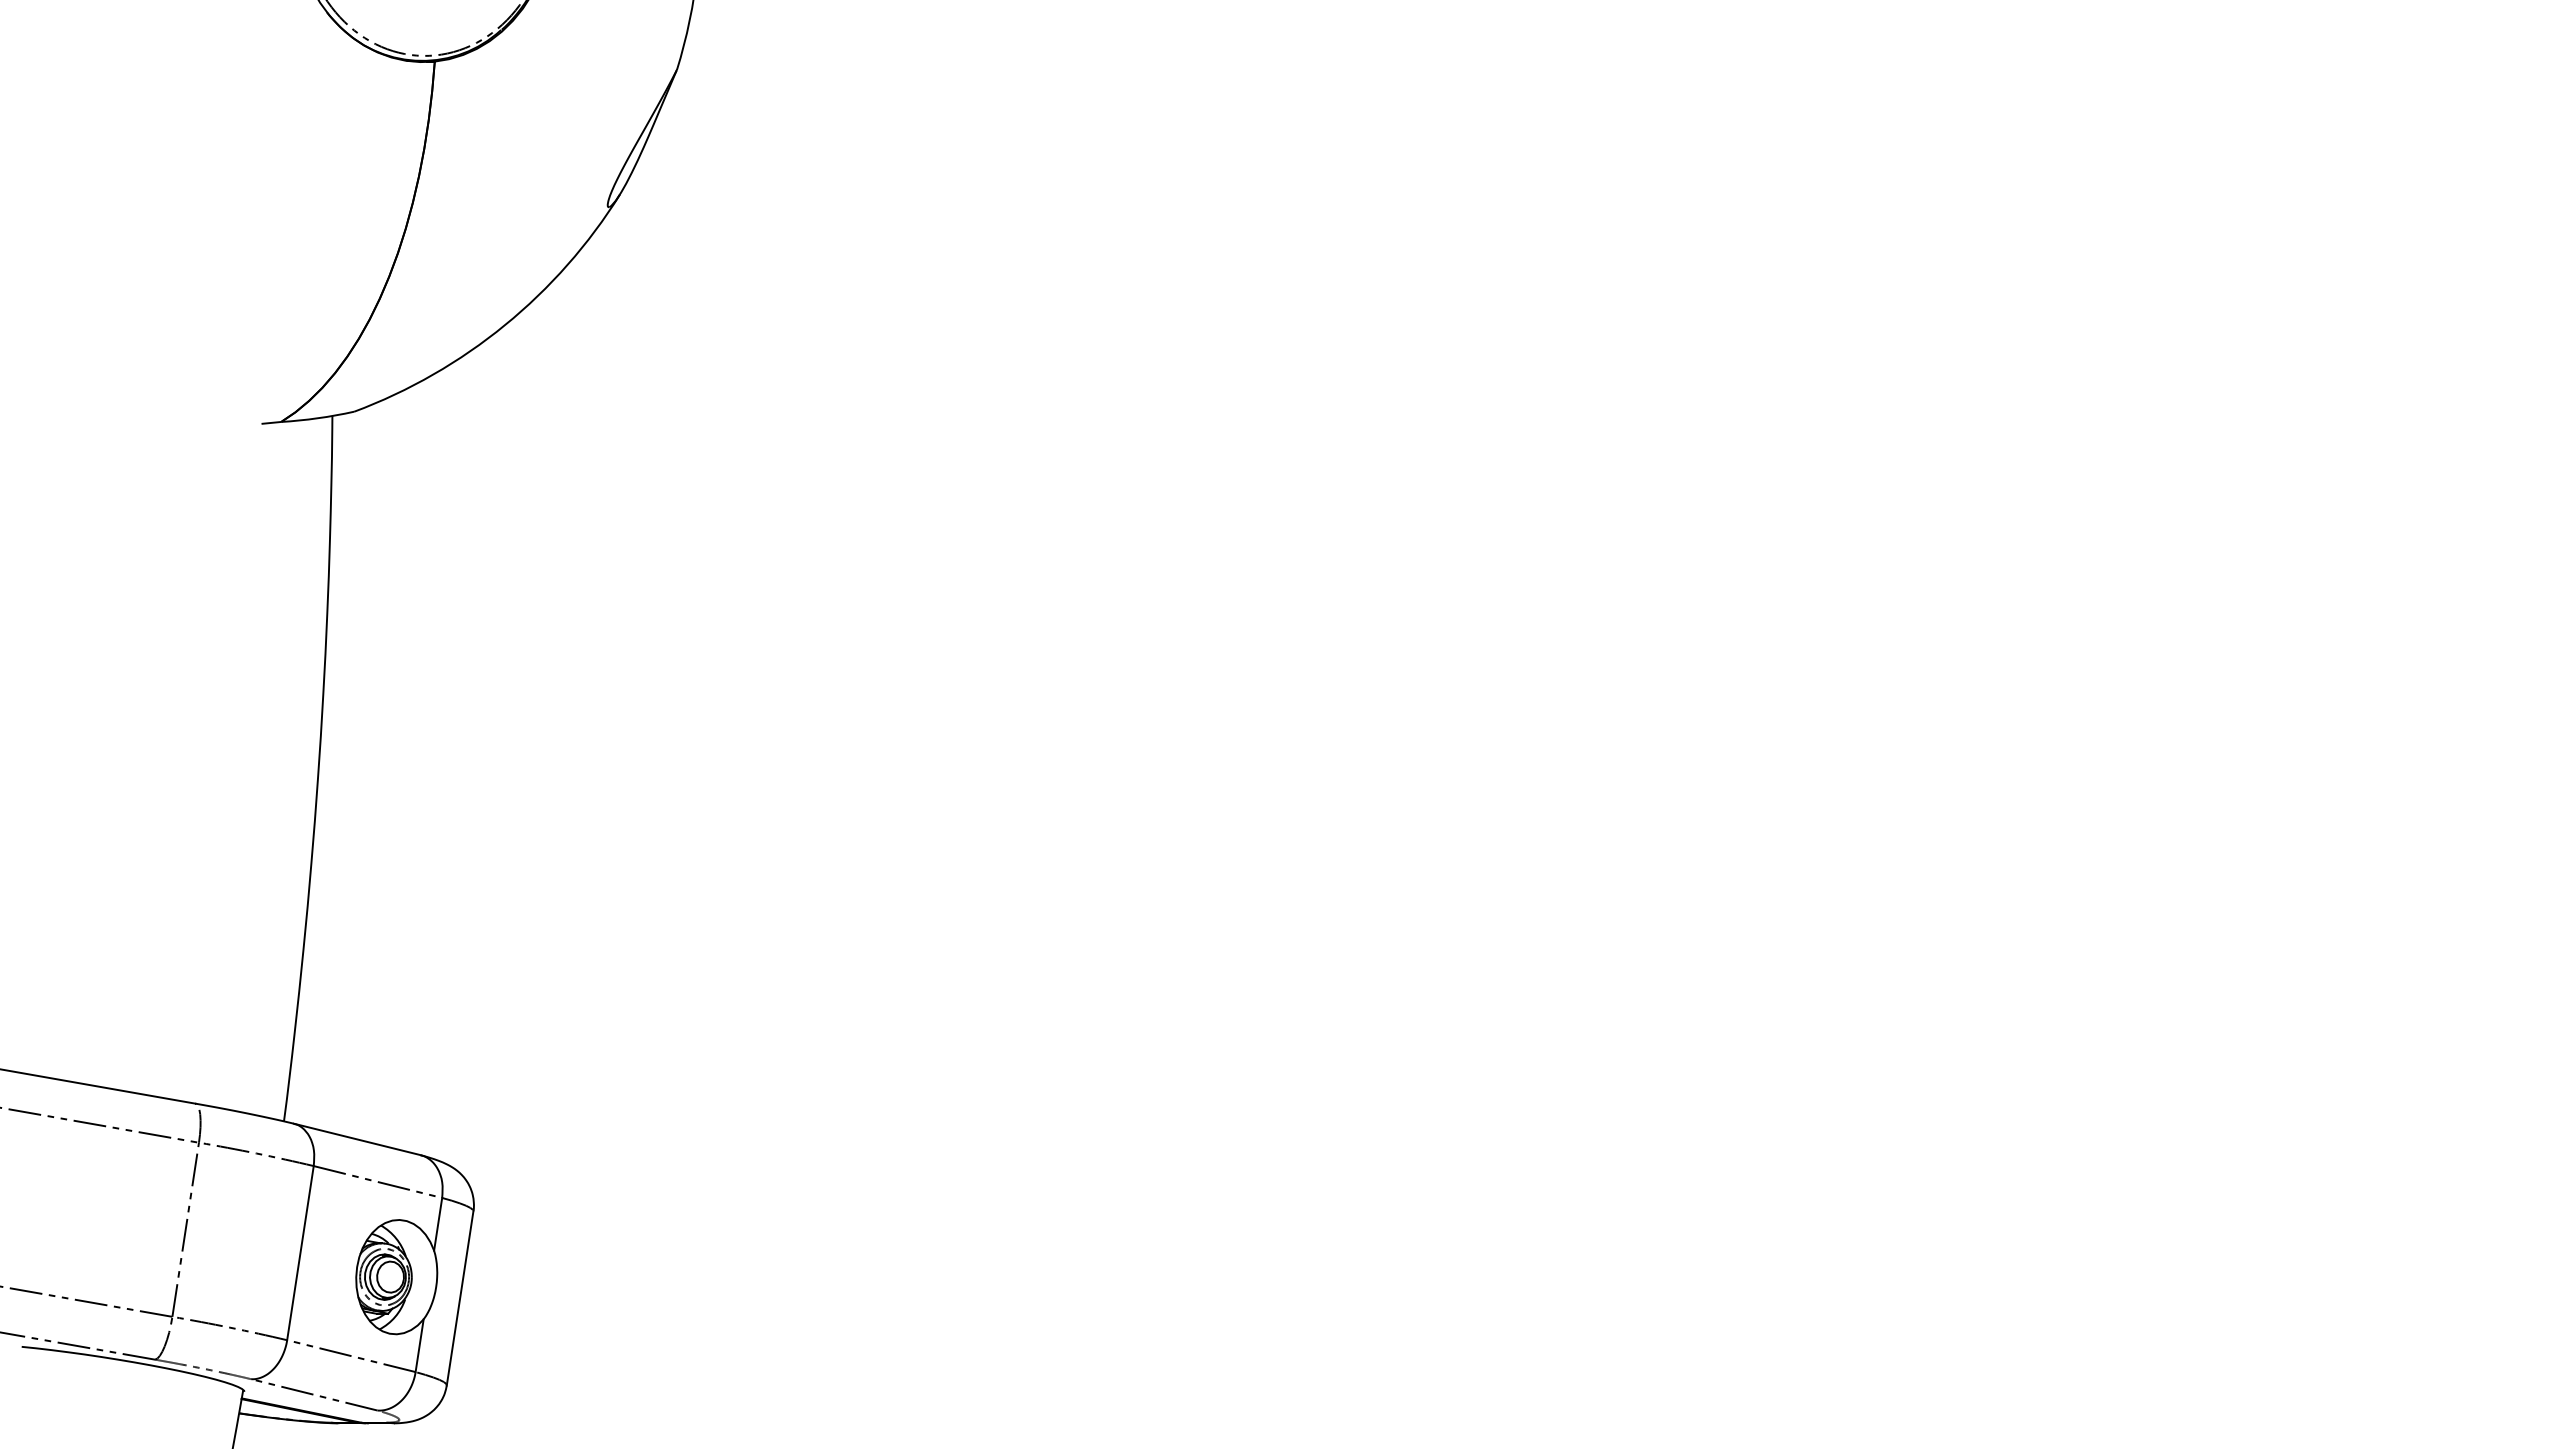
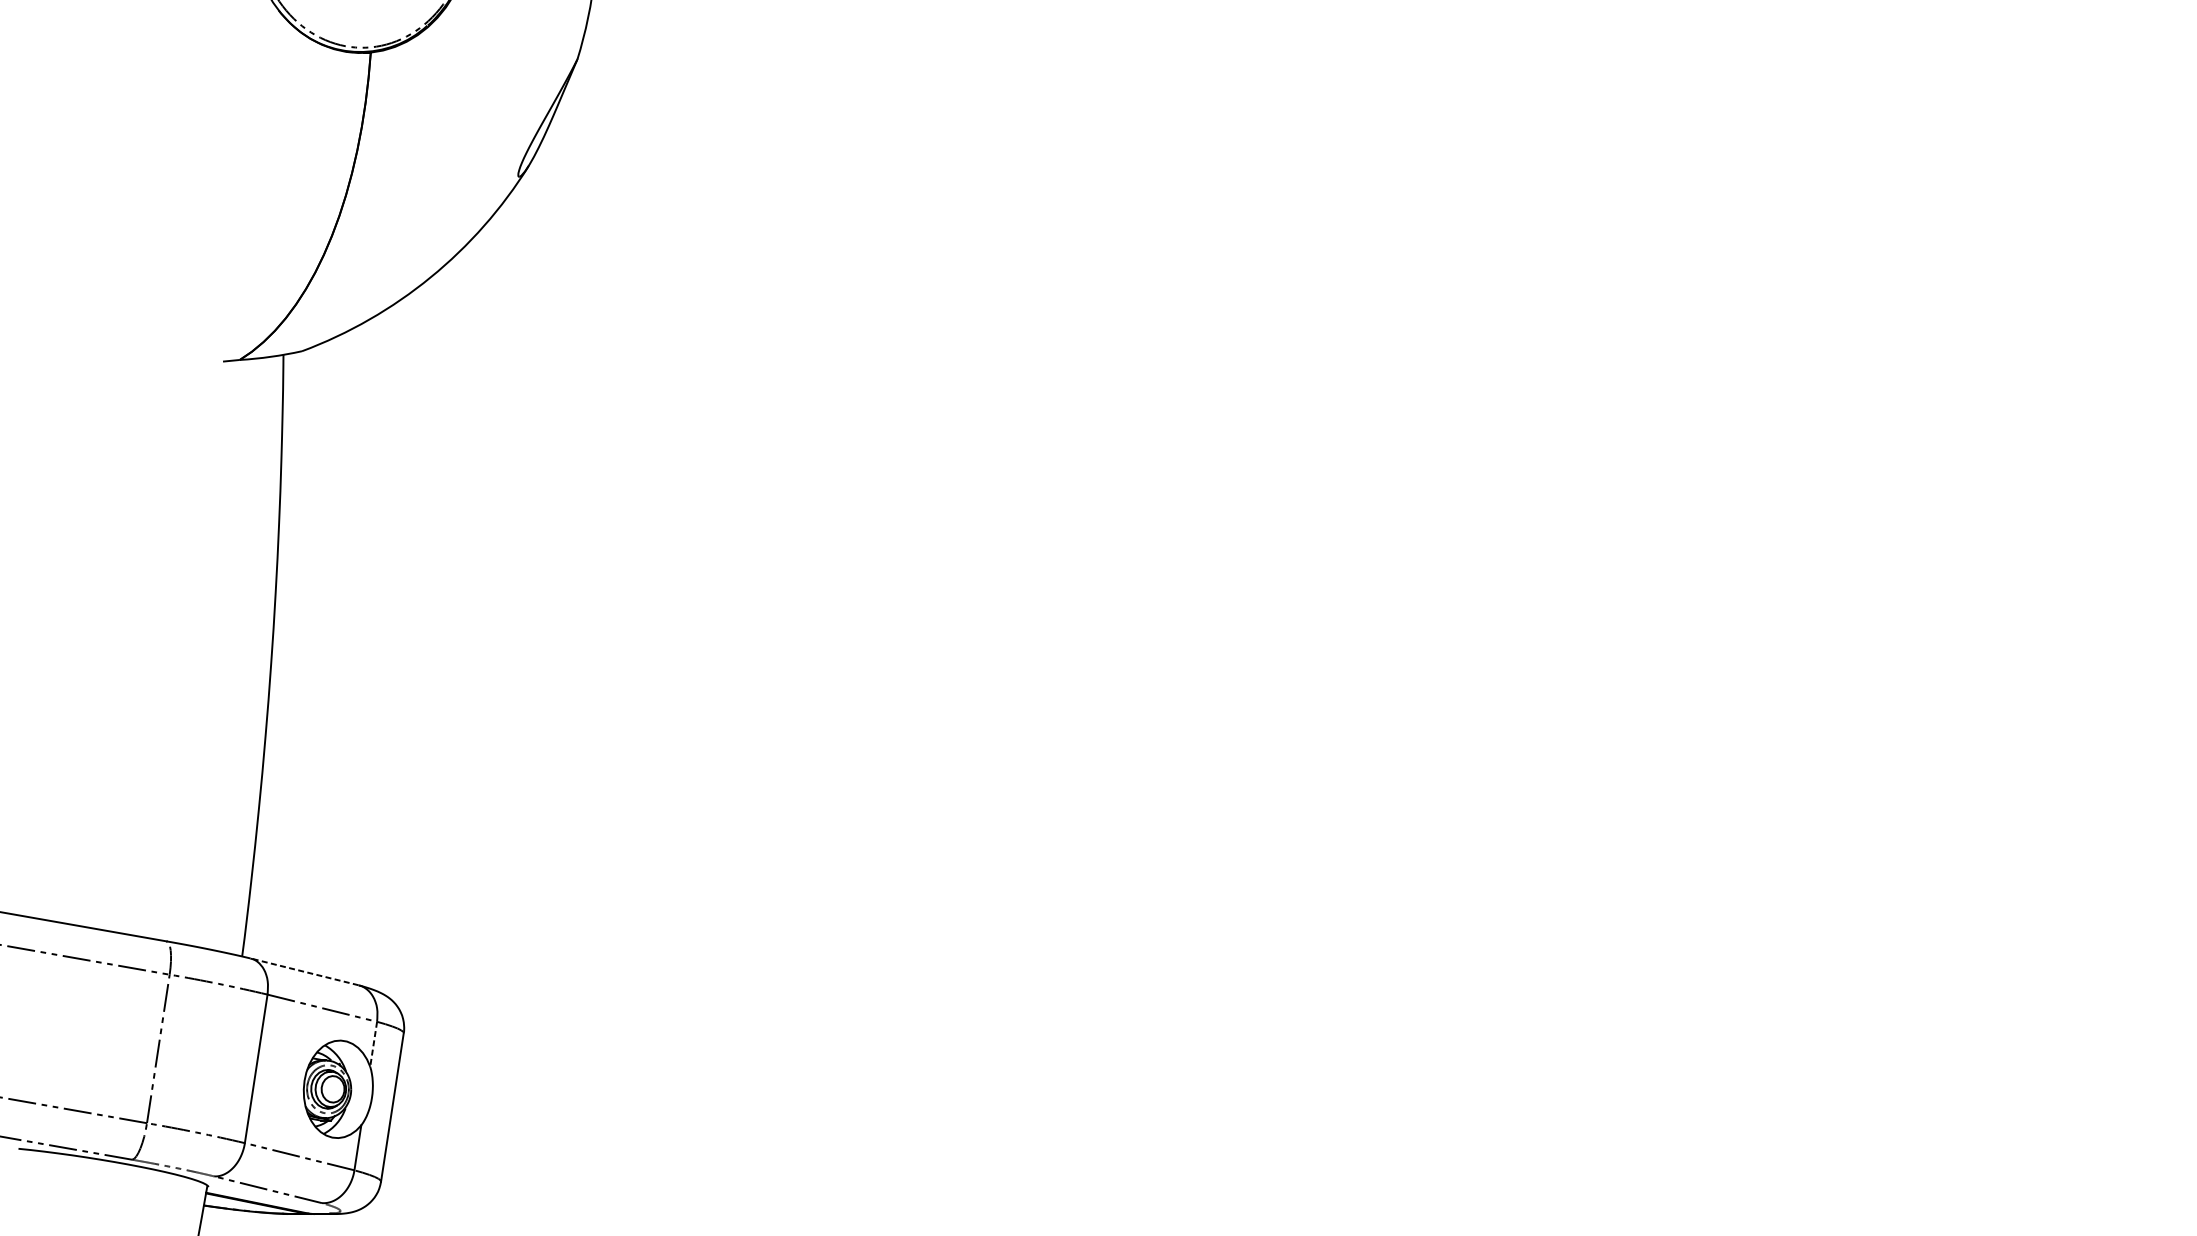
line: (356, 1139) -> (304, 971), solid -> dashed
line: (438, 1224) -> (373, 1044), solid -> dashed

